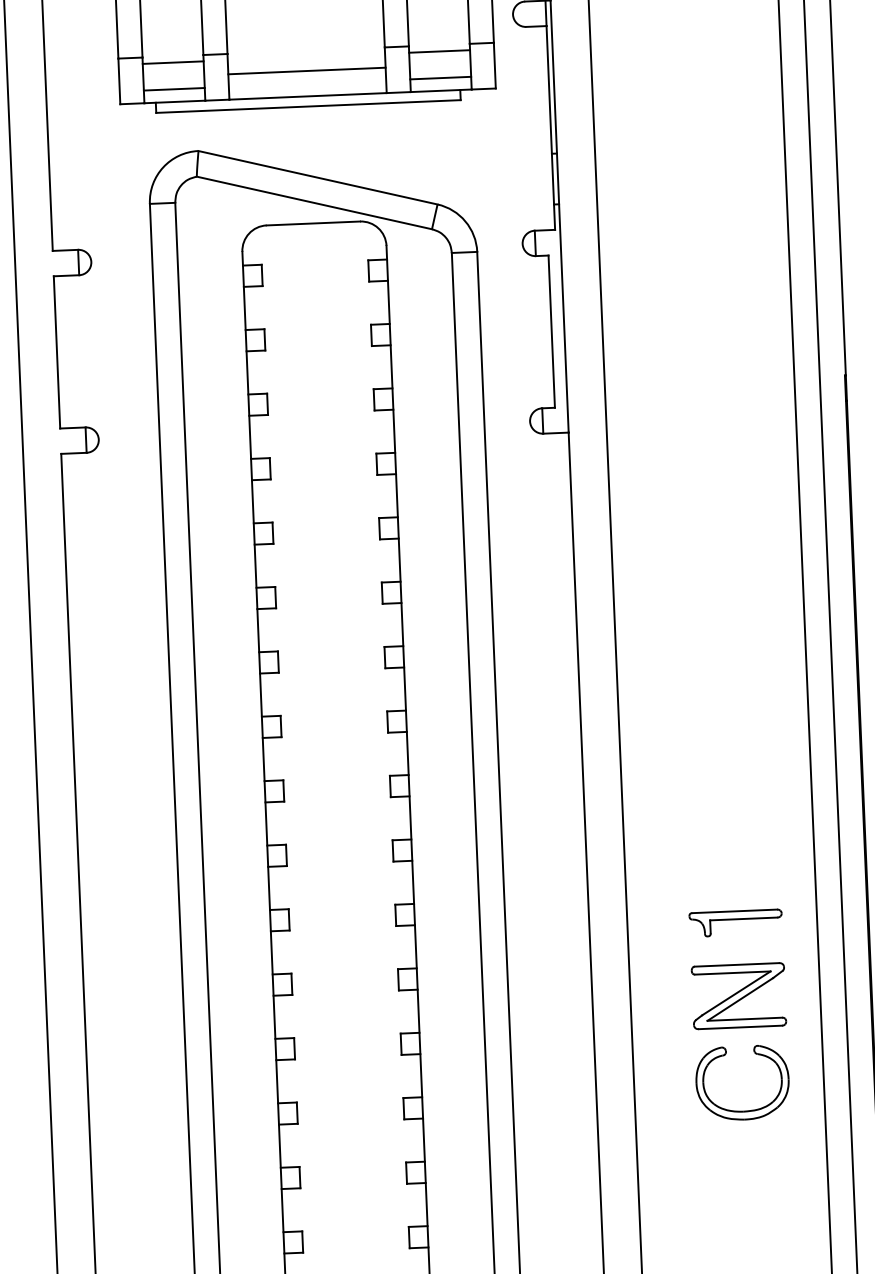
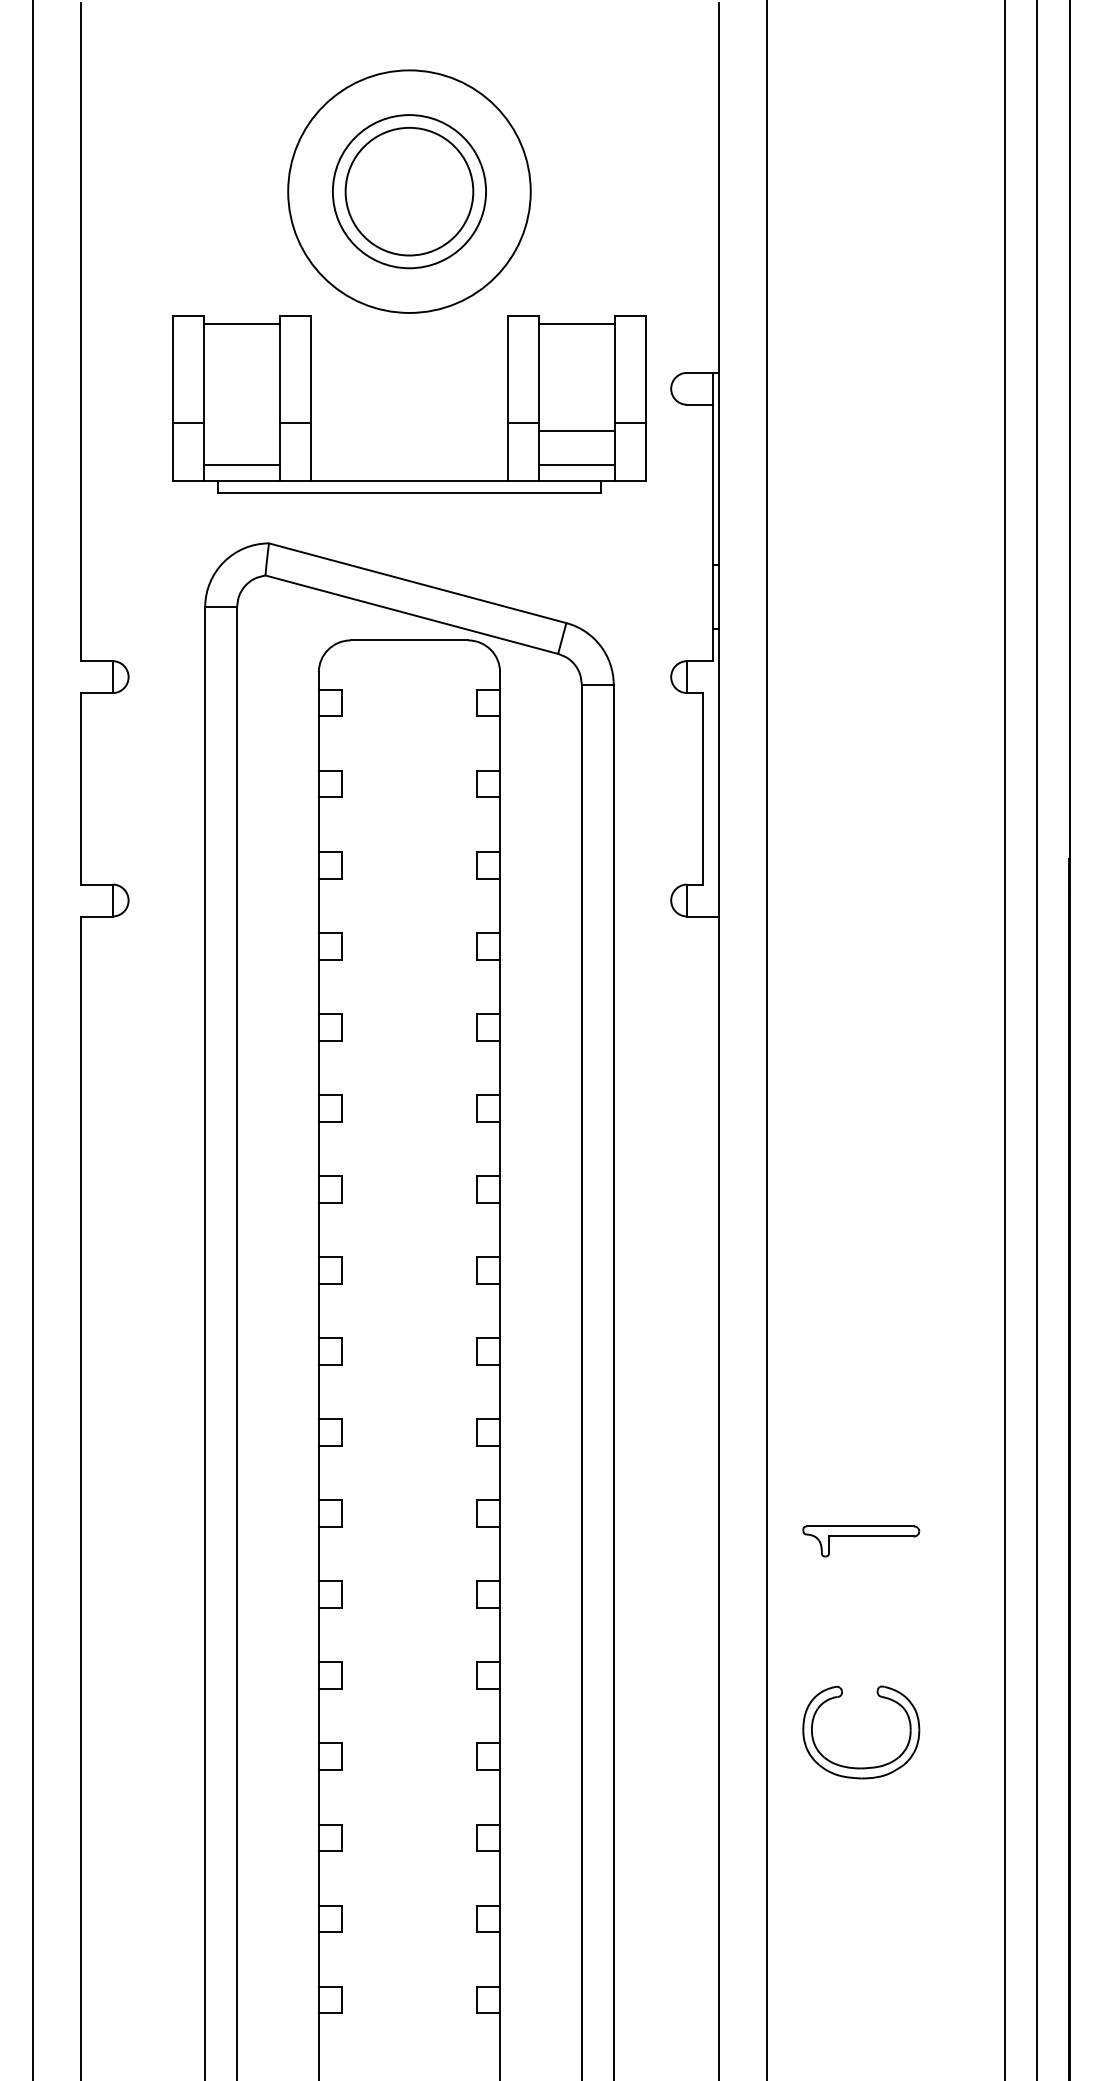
line: (172, 63) -> (241, 431), removed
line: (307, 70) -> (409, 448), removed
part: (736, 923) -> (861, 1541), moved
part: (739, 995) -> (903, 1632), removed
part: (743, 1110) -> (861, 1767), moved

